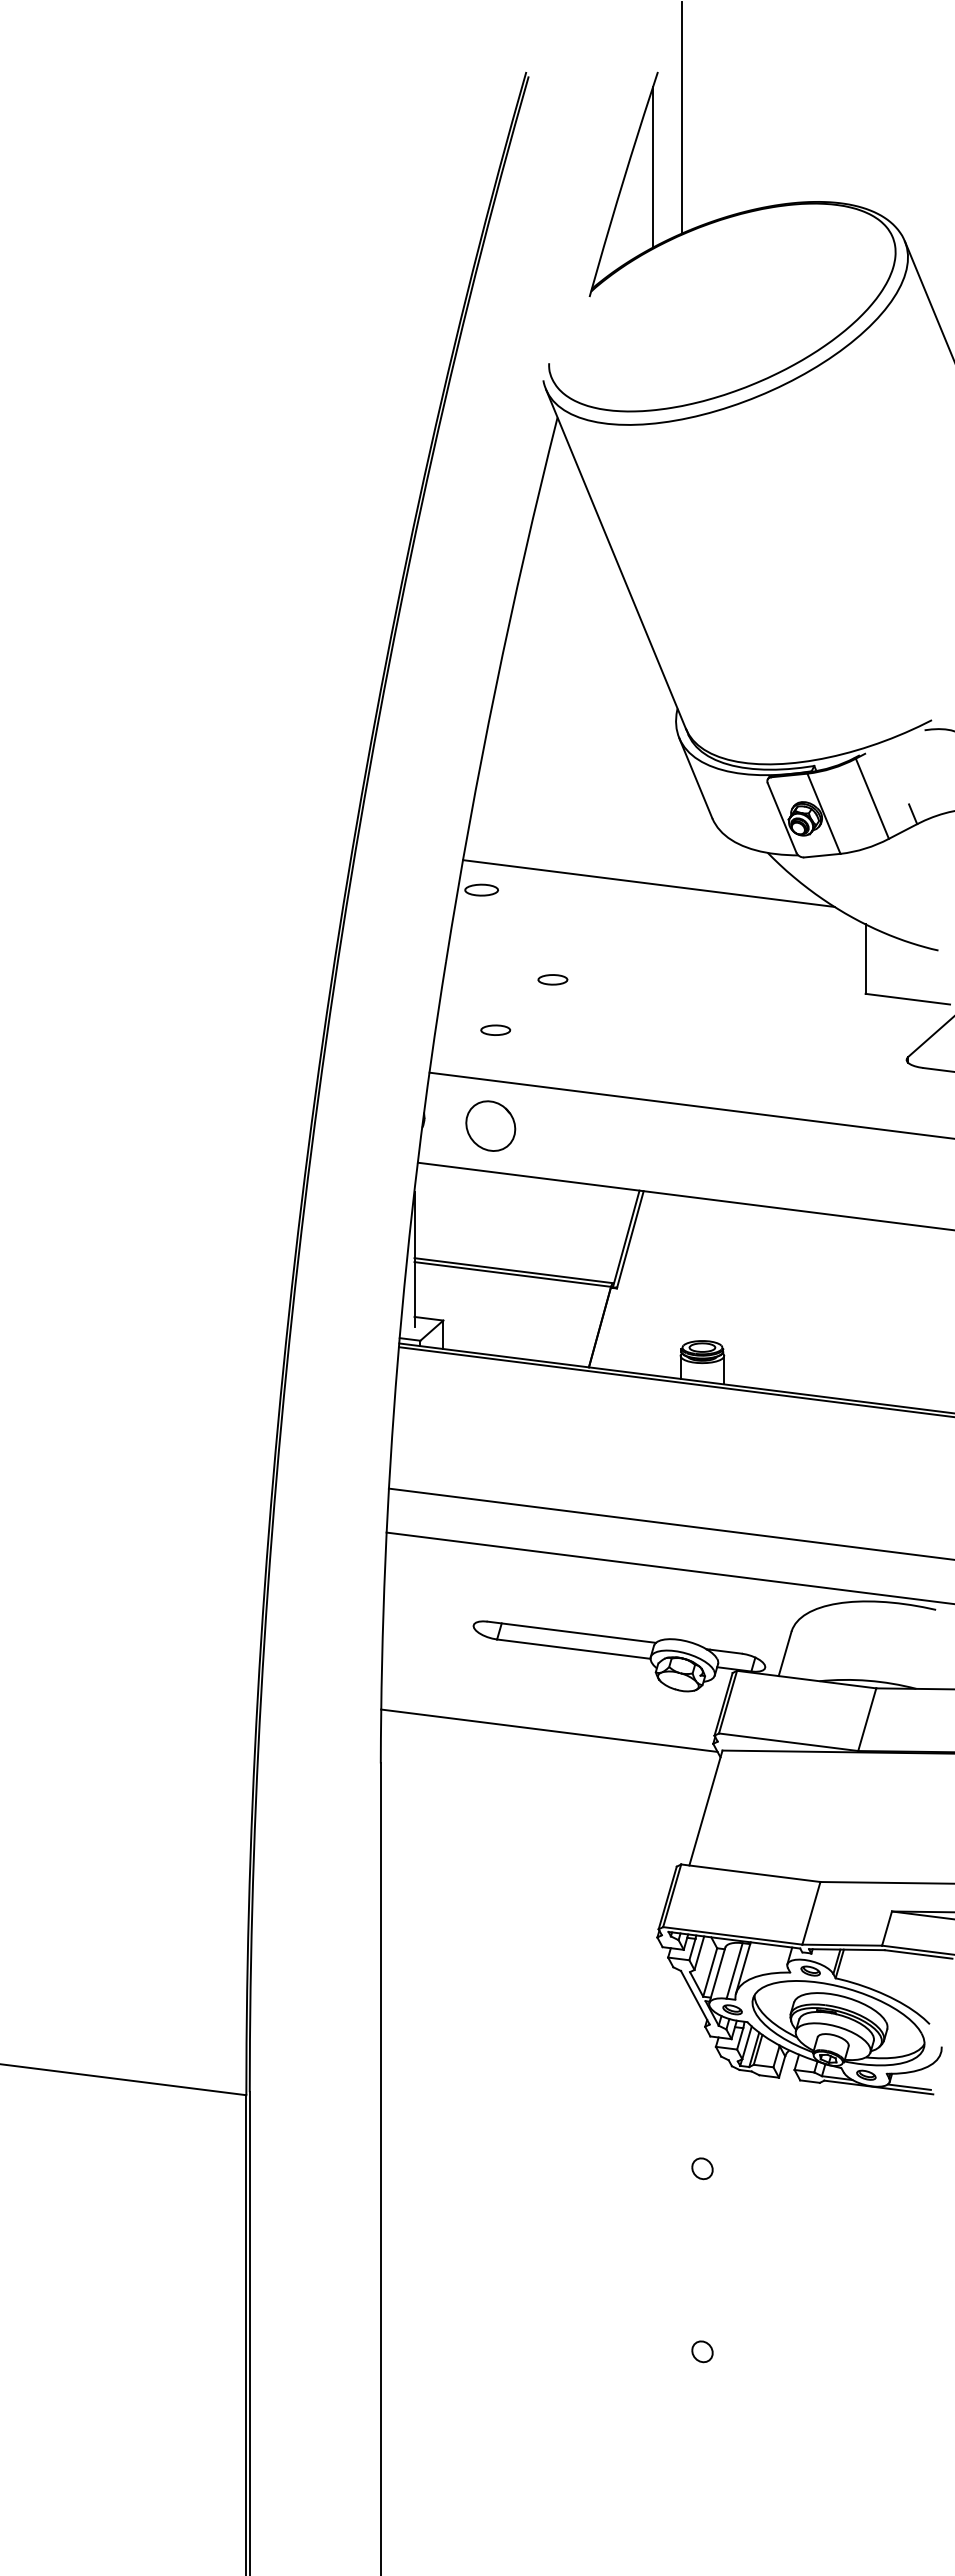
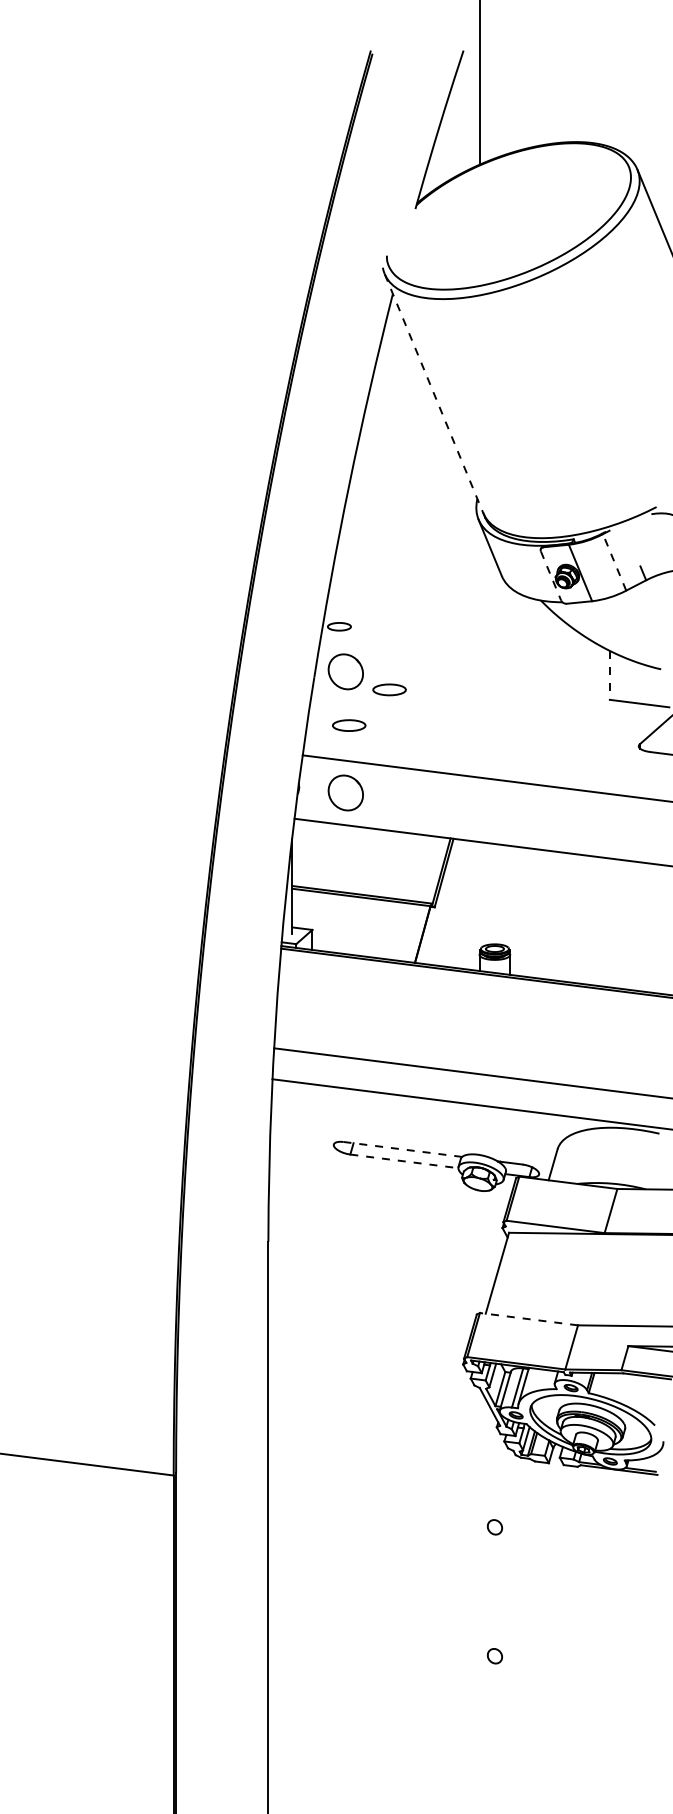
line: (653, 166) -> (460, 117), removed
line: (616, 559) -> (434, 393), solid -> dashed
line: (872, 798) -> (614, 562), solid -> dashed
line: (782, 817) -> (551, 575), solid -> dashed
line: (648, 883) -> (456, 622), removed
part: (490, 953) -> (345, 671), added
line: (865, 959) -> (609, 675), solid -> dashed
part: (552, 979) -> (389, 689), size x1.6
part: (495, 1029) -> (349, 724), size x1.6
line: (571, 1632) -> (402, 1149), solid -> dashed
line: (574, 1649) -> (404, 1161), solid -> dashed
line: (549, 1730) -> (387, 1218), removed
line: (750, 1873) -> (528, 1319), solid -> dashed

